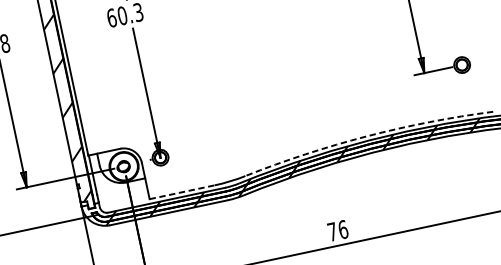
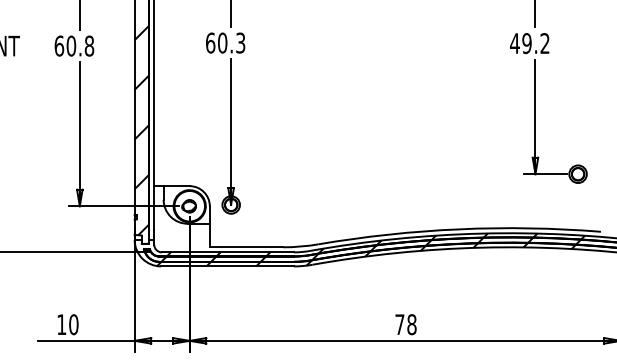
arc: (367, 136) -> (459, 229), dashed -> solid
line: (182, 192) -> (246, 247), dashed -> solid
text: (342, 229) -> (411, 324), 76 -> 78

